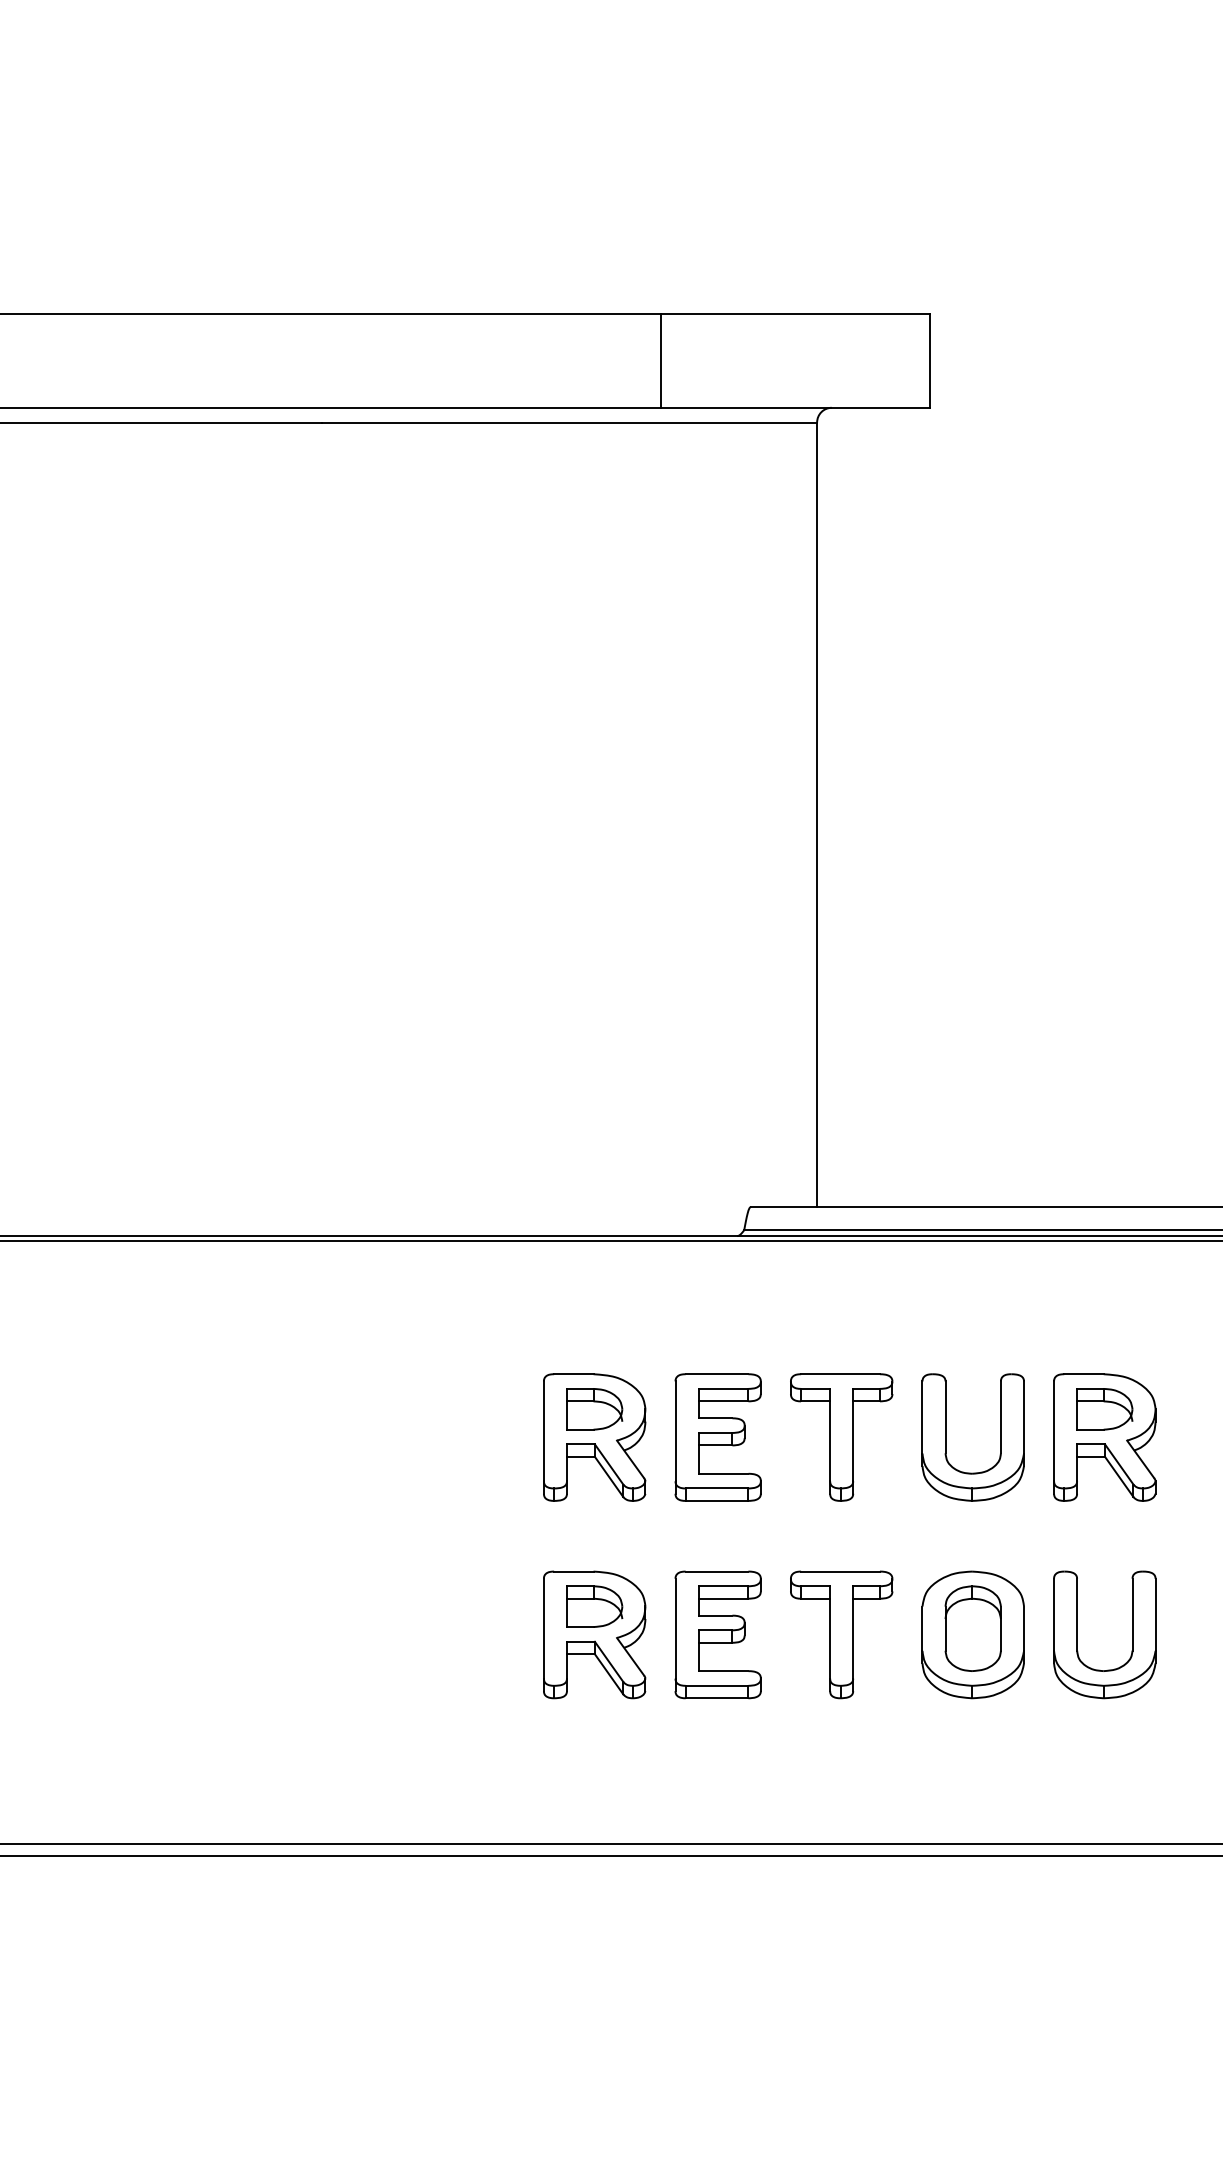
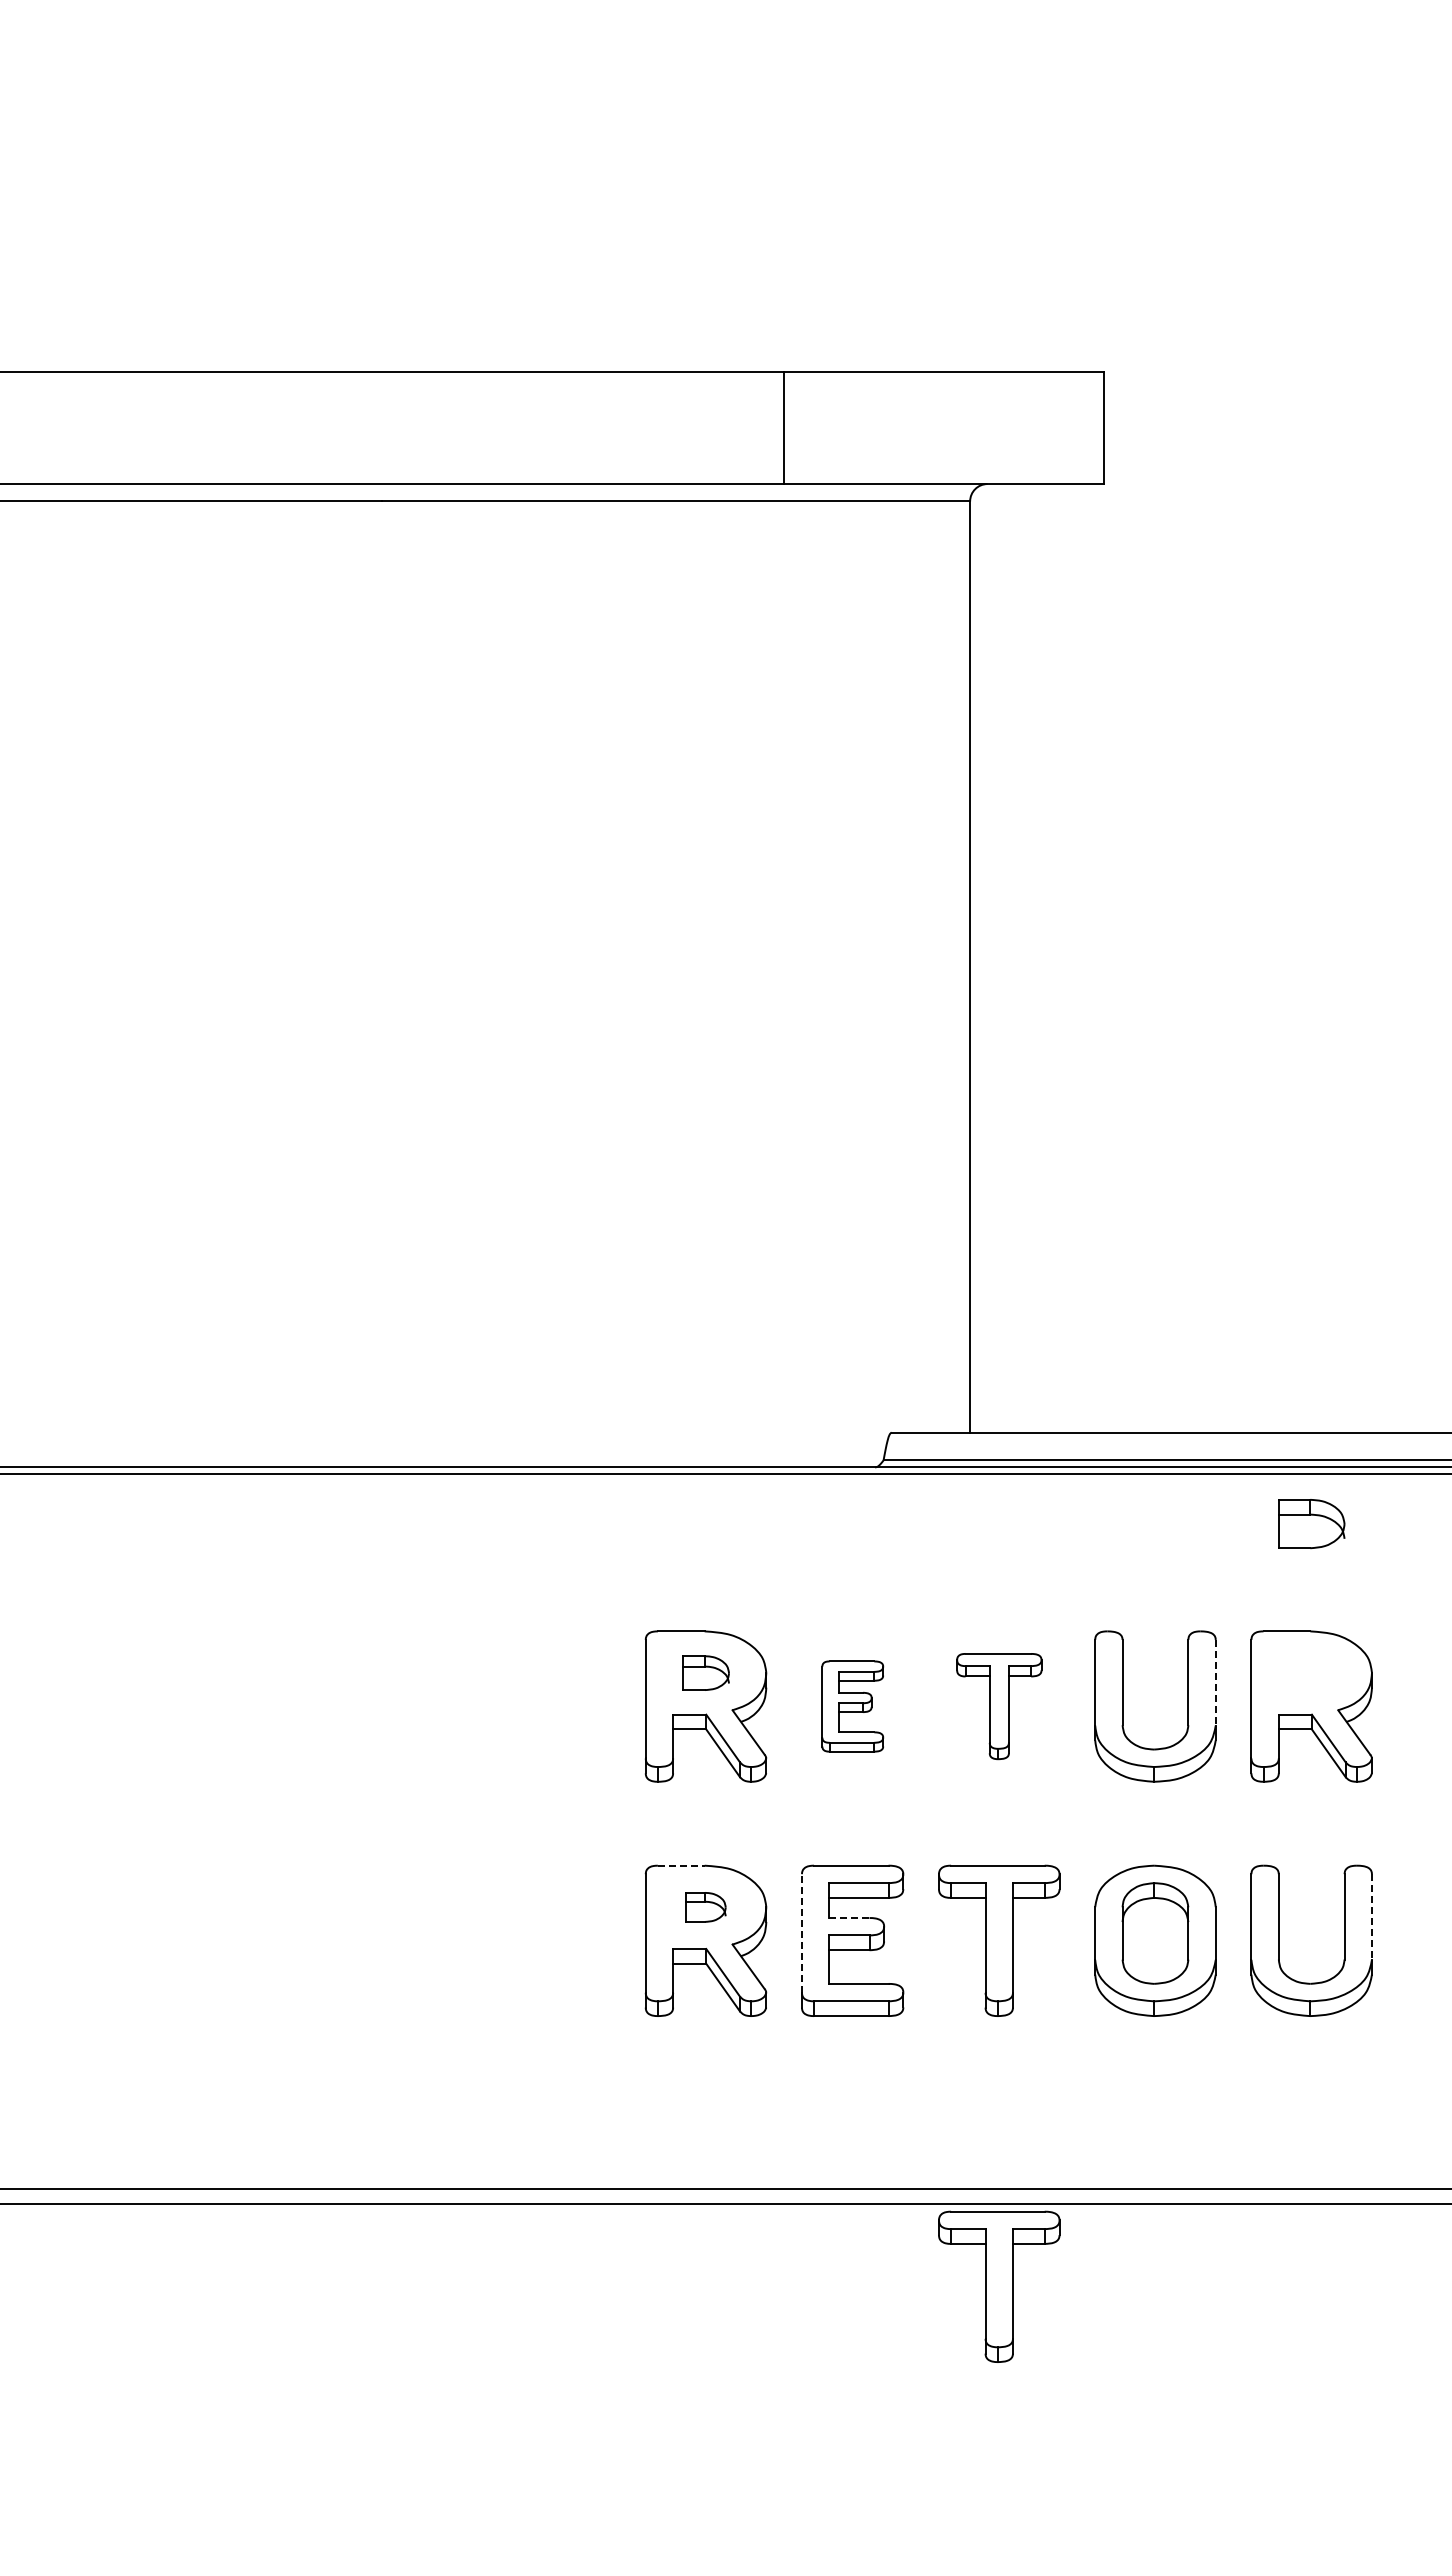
part: (594, 1409) -> (705, 1673), size x0.7
part: (1104, 1409) -> (1311, 1524), moved
line: (1023, 1417) -> (1215, 1682), solid -> dashed
part: (718, 1437) -> (852, 1706), size x0.6
part: (841, 1437) -> (999, 1706), size x0.7
line: (574, 1571) -> (681, 1865), solid -> dashed
part: (594, 1606) -> (705, 1907), size x0.6
line: (1155, 1615) -> (1371, 1917), solid -> dashed
line: (715, 1616) -> (849, 1918), solid -> dashed
line: (675, 1628) -> (801, 1933), solid -> dashed
part: (841, 1926) -> (999, 2286), added

